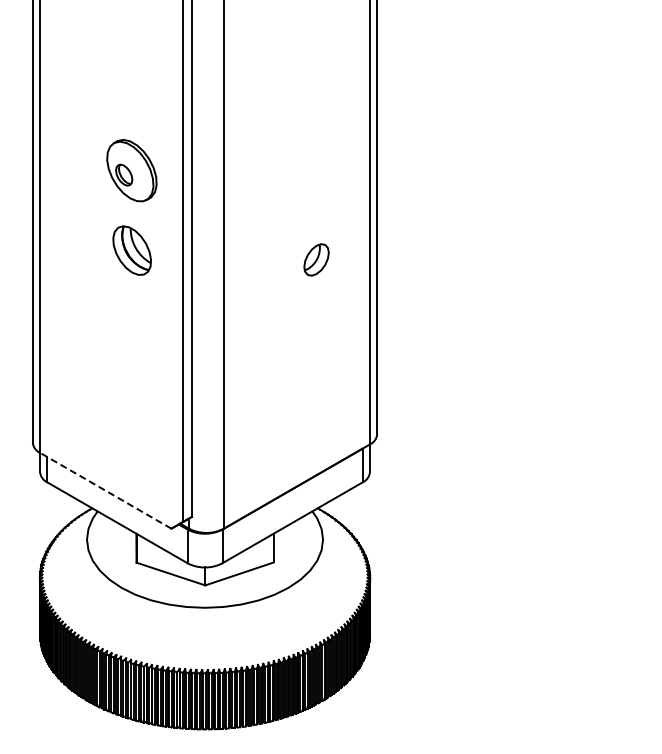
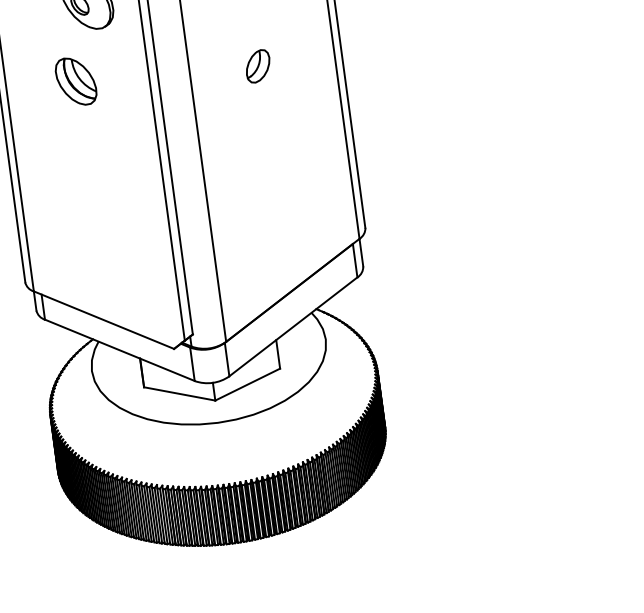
part: (131, 250) -> (75, 81), moved
part: (316, 259) -> (258, 65), moved
line: (105, 490) -> (103, 319), dashed -> solid

